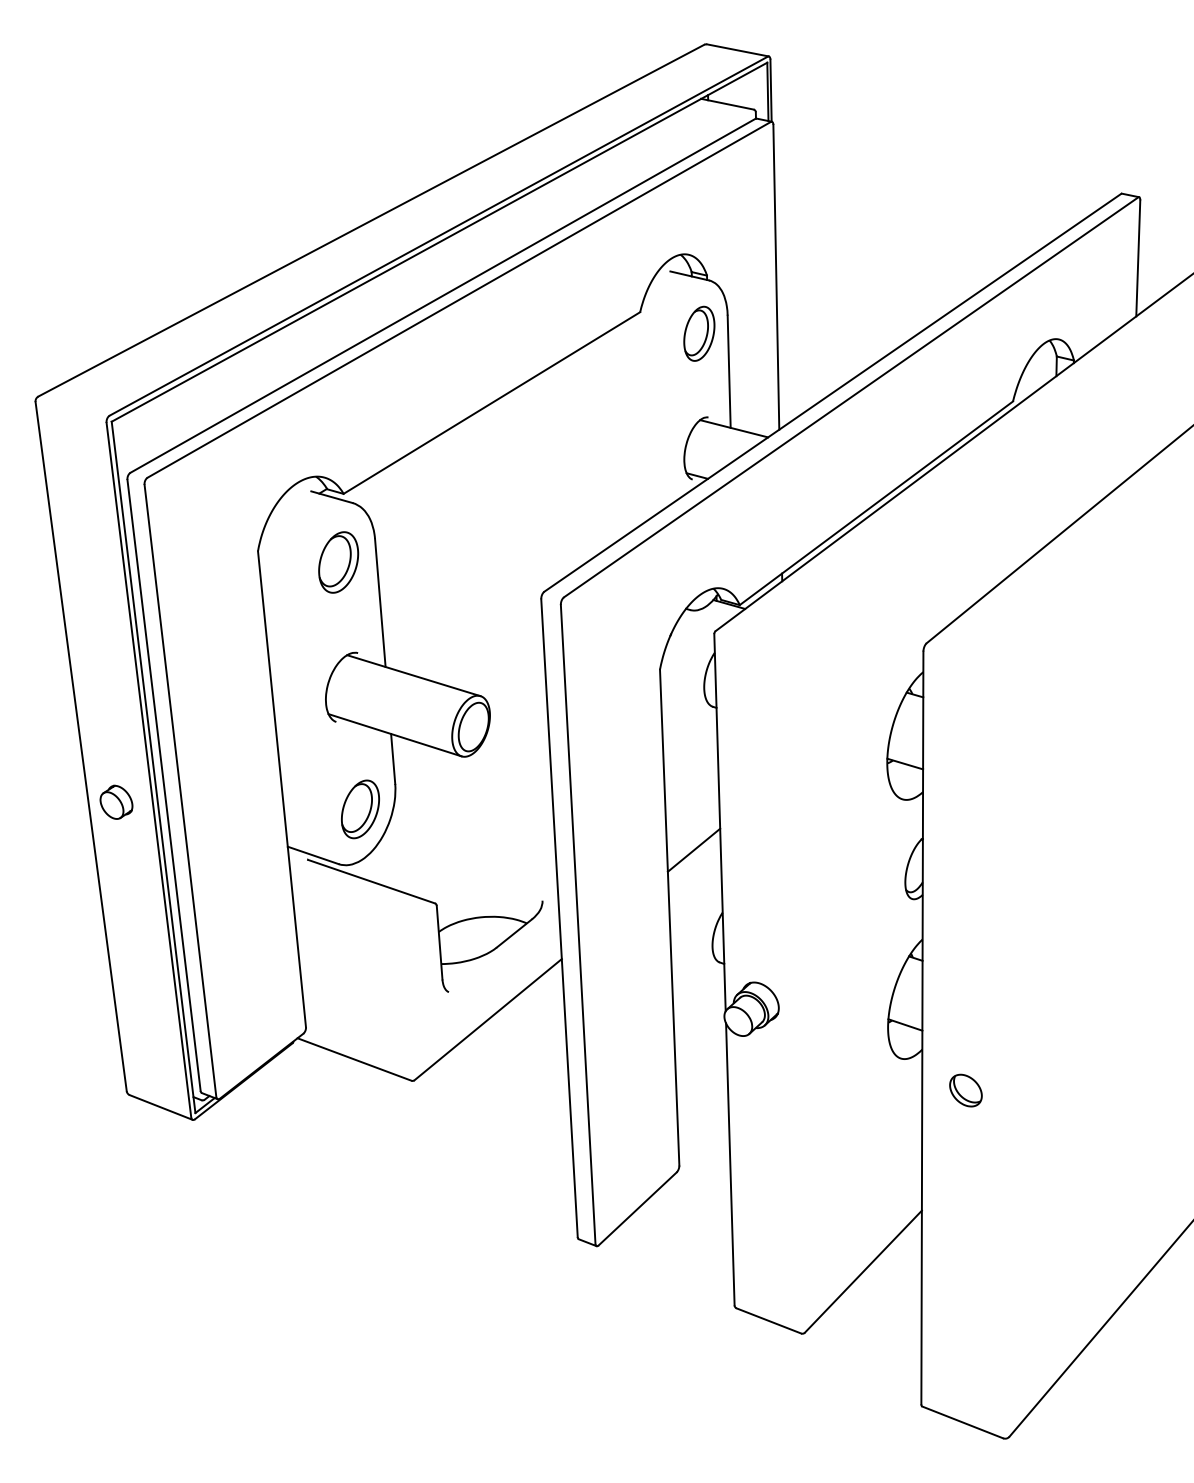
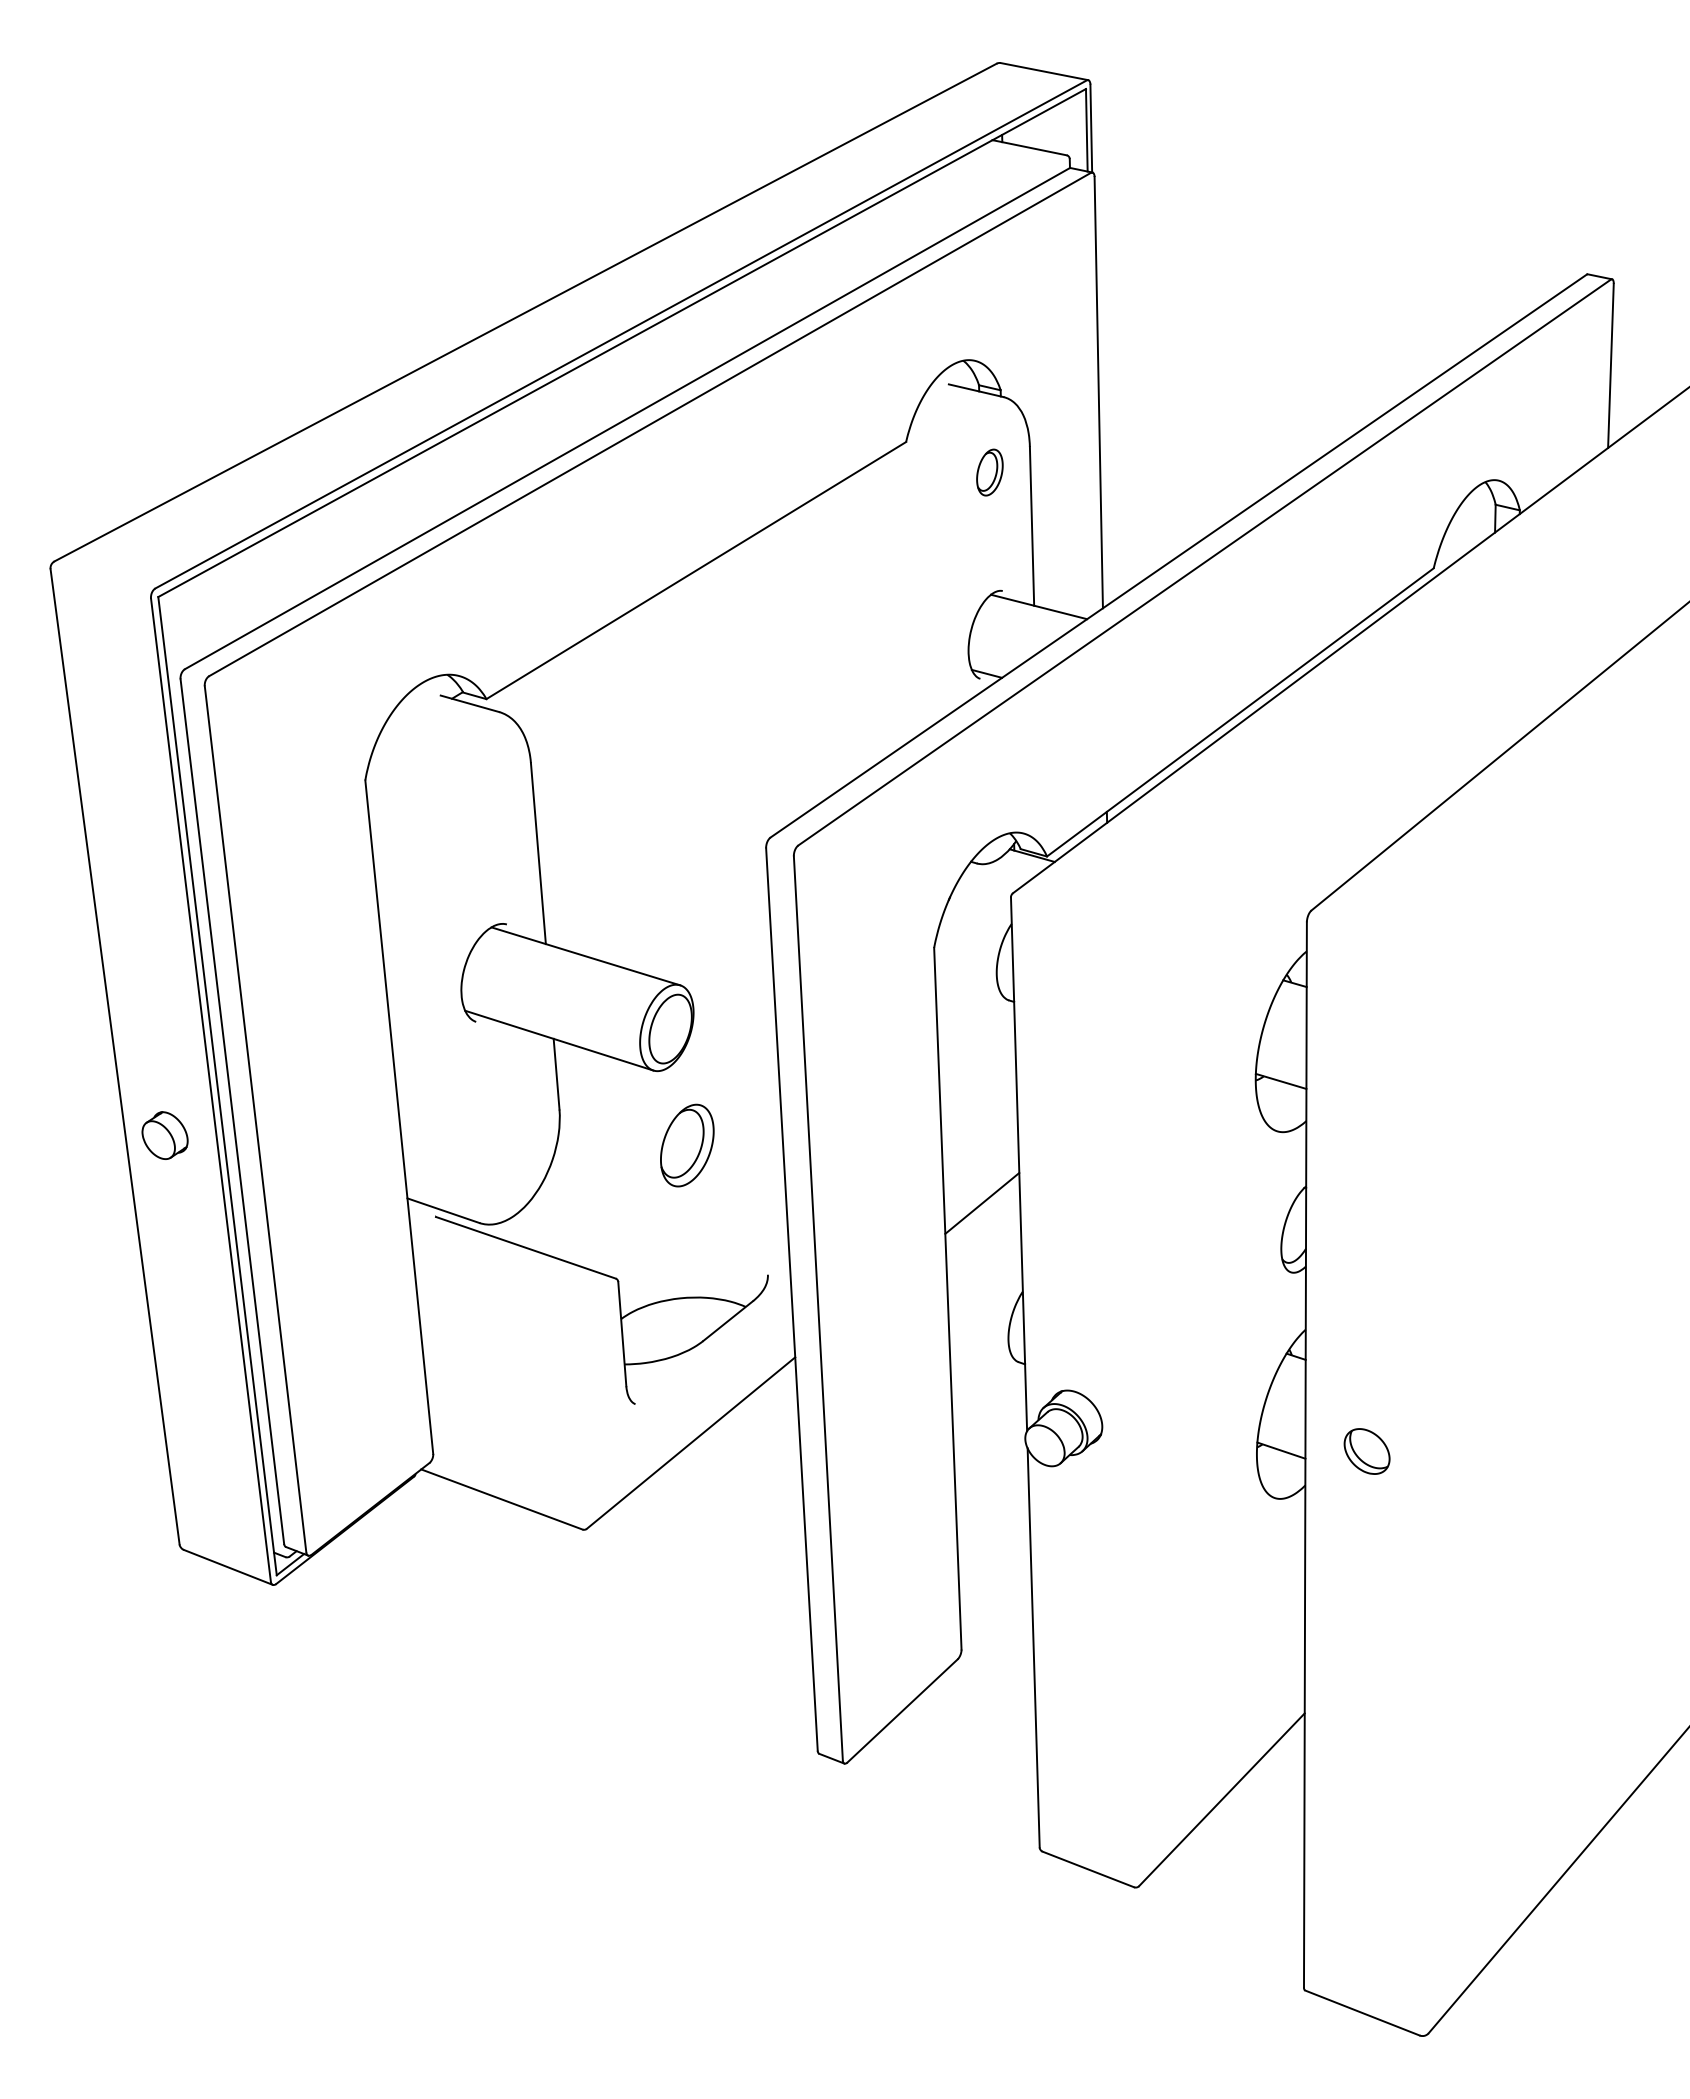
part: (699, 333) -> (989, 472), size x0.6
part: (337, 561) -> (478, 795), removed
part: (360, 809) -> (687, 1145), moved
part: (965, 1090) -> (1366, 1451), moved

